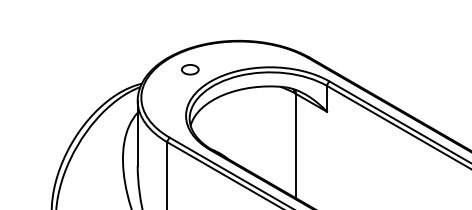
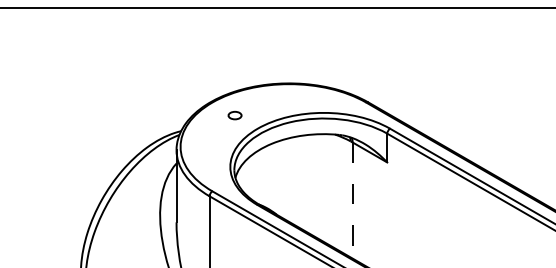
part: (189, 69) -> (234, 115), size x0.7
line: (295, 146) -> (352, 201), solid -> dashed

